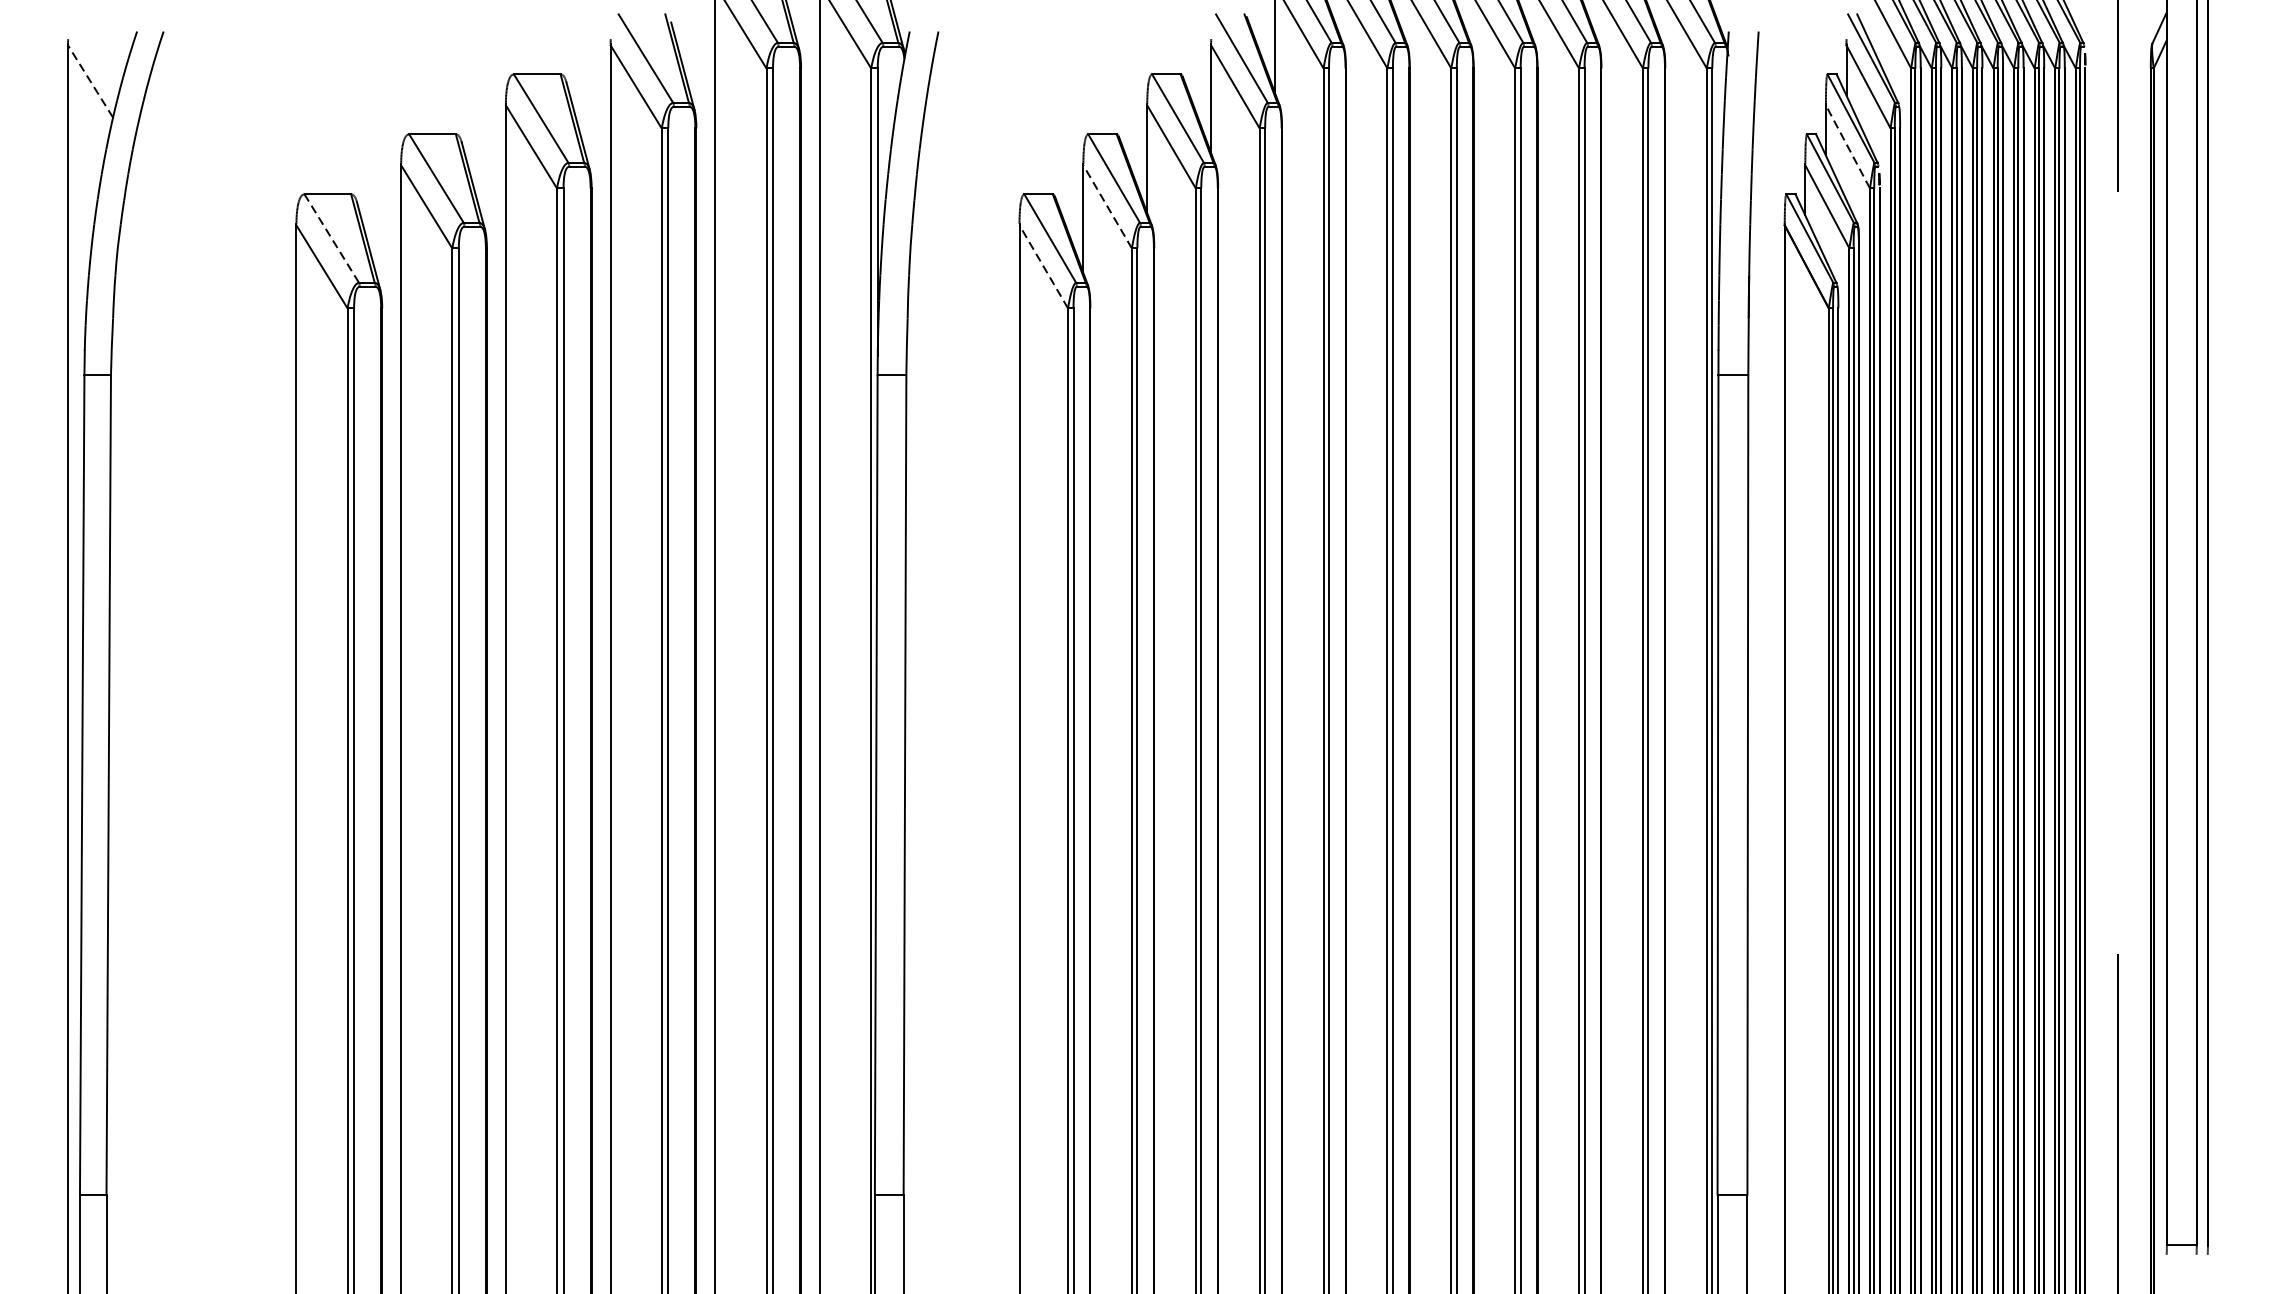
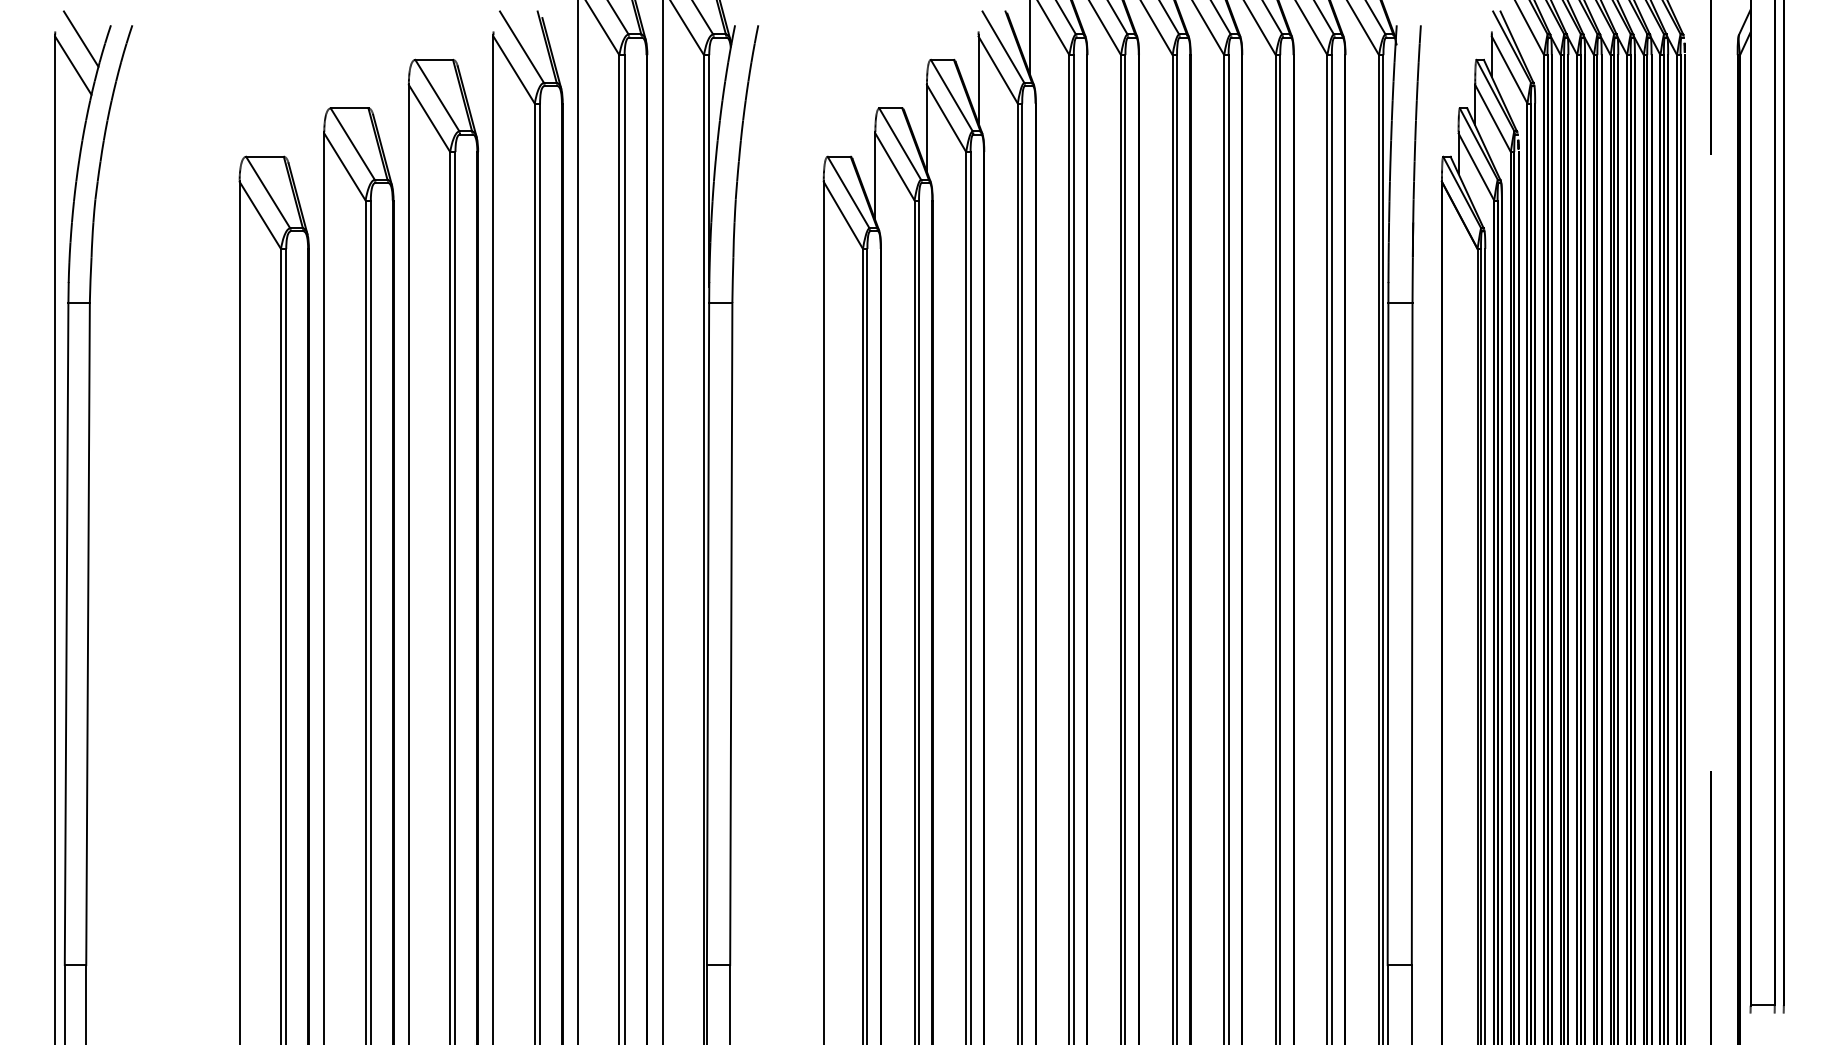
line: (99, 47) -> (80, 38), added
line: (90, 81) -> (73, 65), dashed -> solid
line: (1848, 146) -> (1493, 118), dashed -> solid
line: (1107, 206) -> (894, 166), dashed -> solid
line: (332, 238) -> (268, 192), dashed -> solid
line: (1043, 266) -> (843, 215), dashed -> solid

